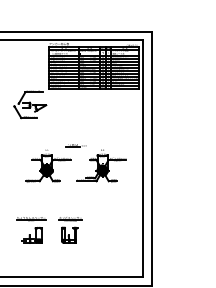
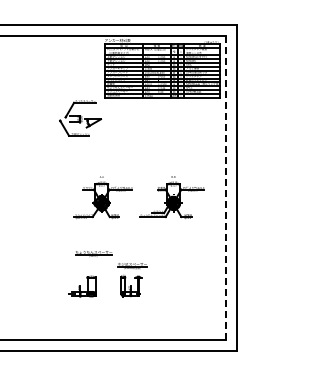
part: (75, 145) -> (138, 171), removed
line: (142, 158) -> (225, 187), solid -> dashed
part: (31, 218) -> (93, 253), moved

